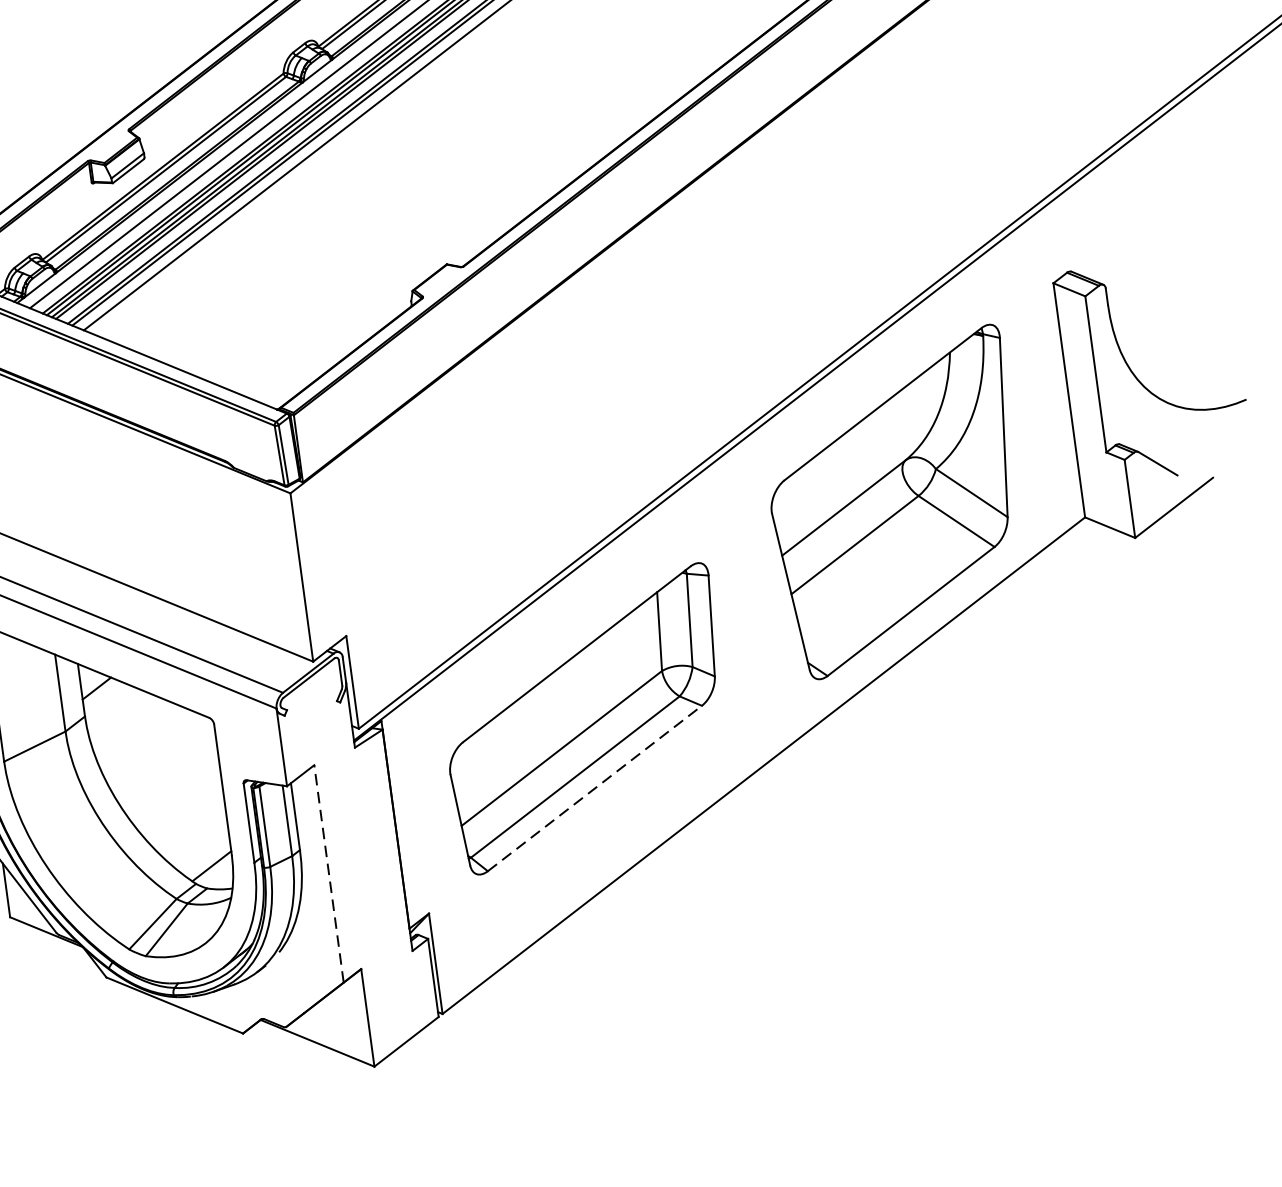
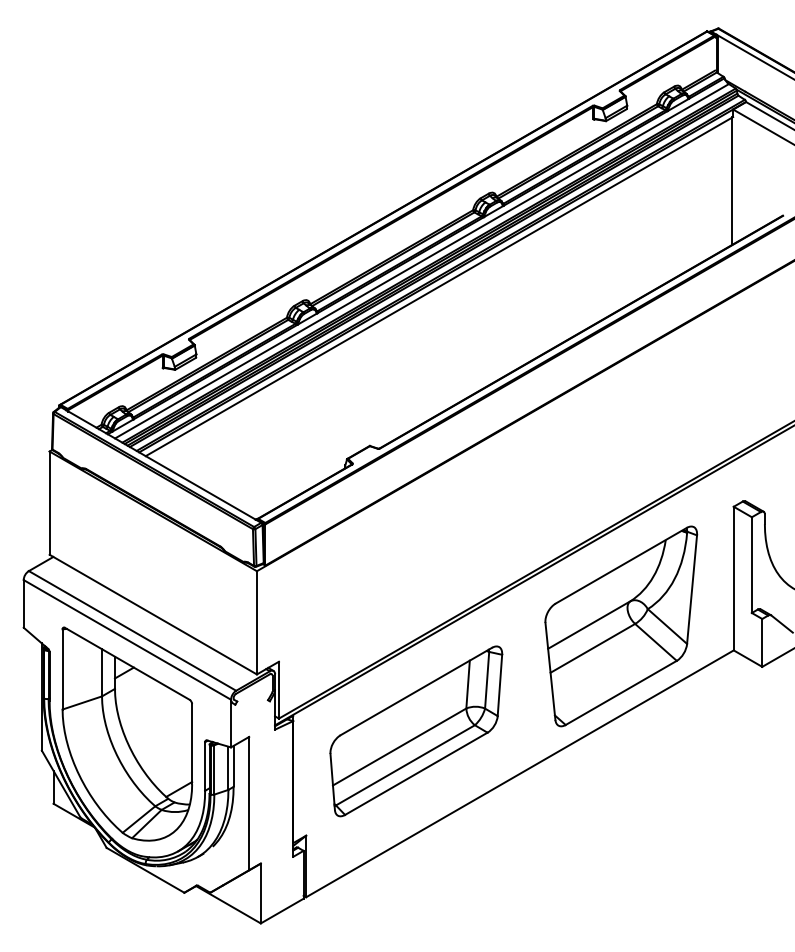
line: (595, 787) -> (416, 773), dashed -> solid
line: (329, 873) -> (249, 803), dashed -> solid

